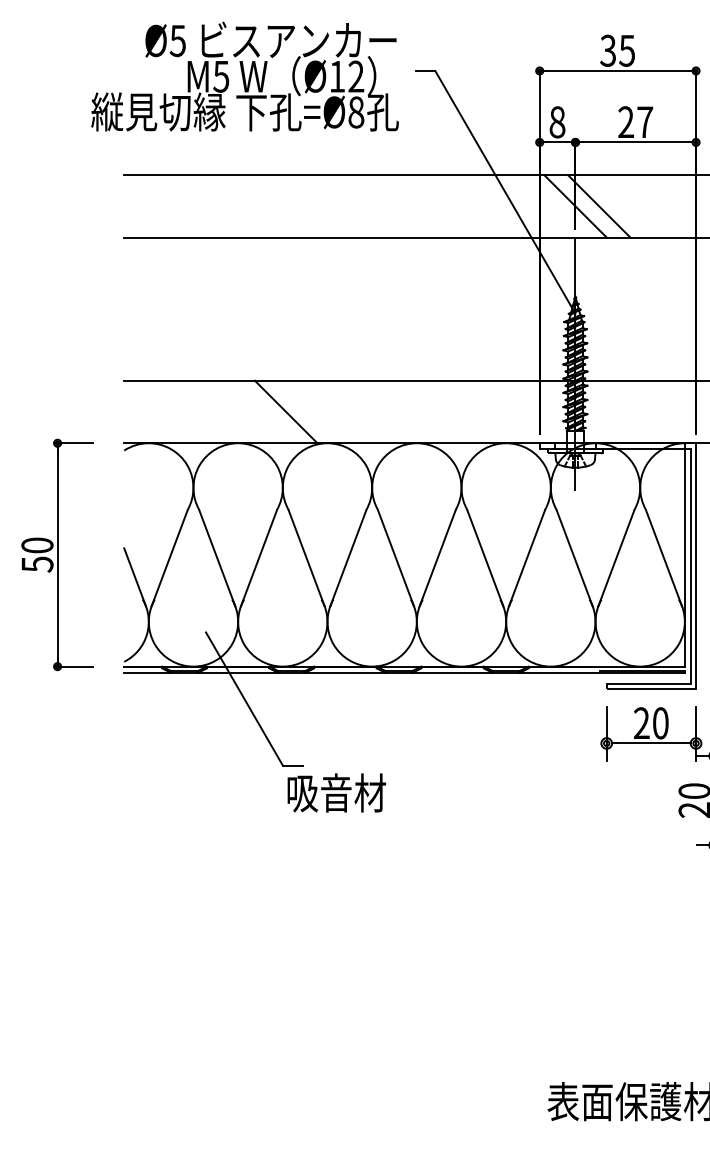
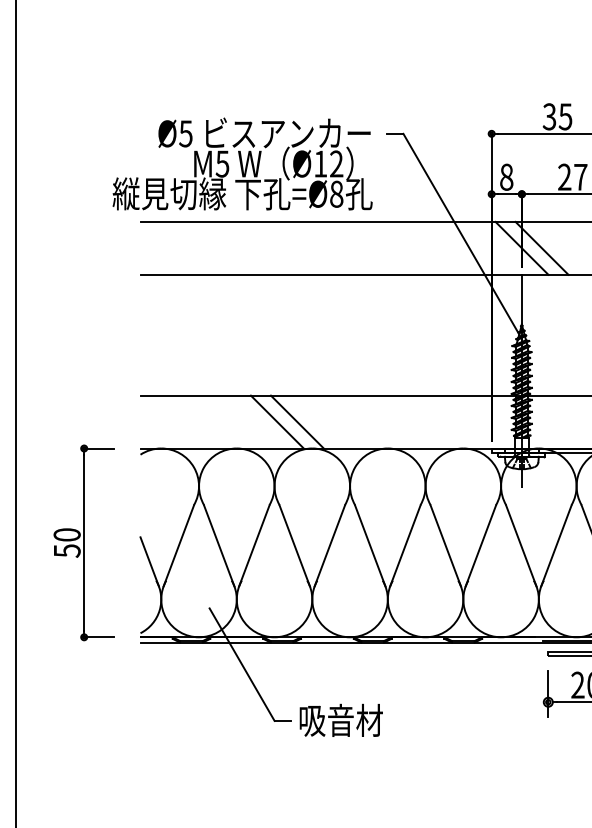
text: (244, 76) -> (242, 163), moved
line: (309, 411) -> (297, 421), added
text: (336, 792) -> (341, 720), moved

